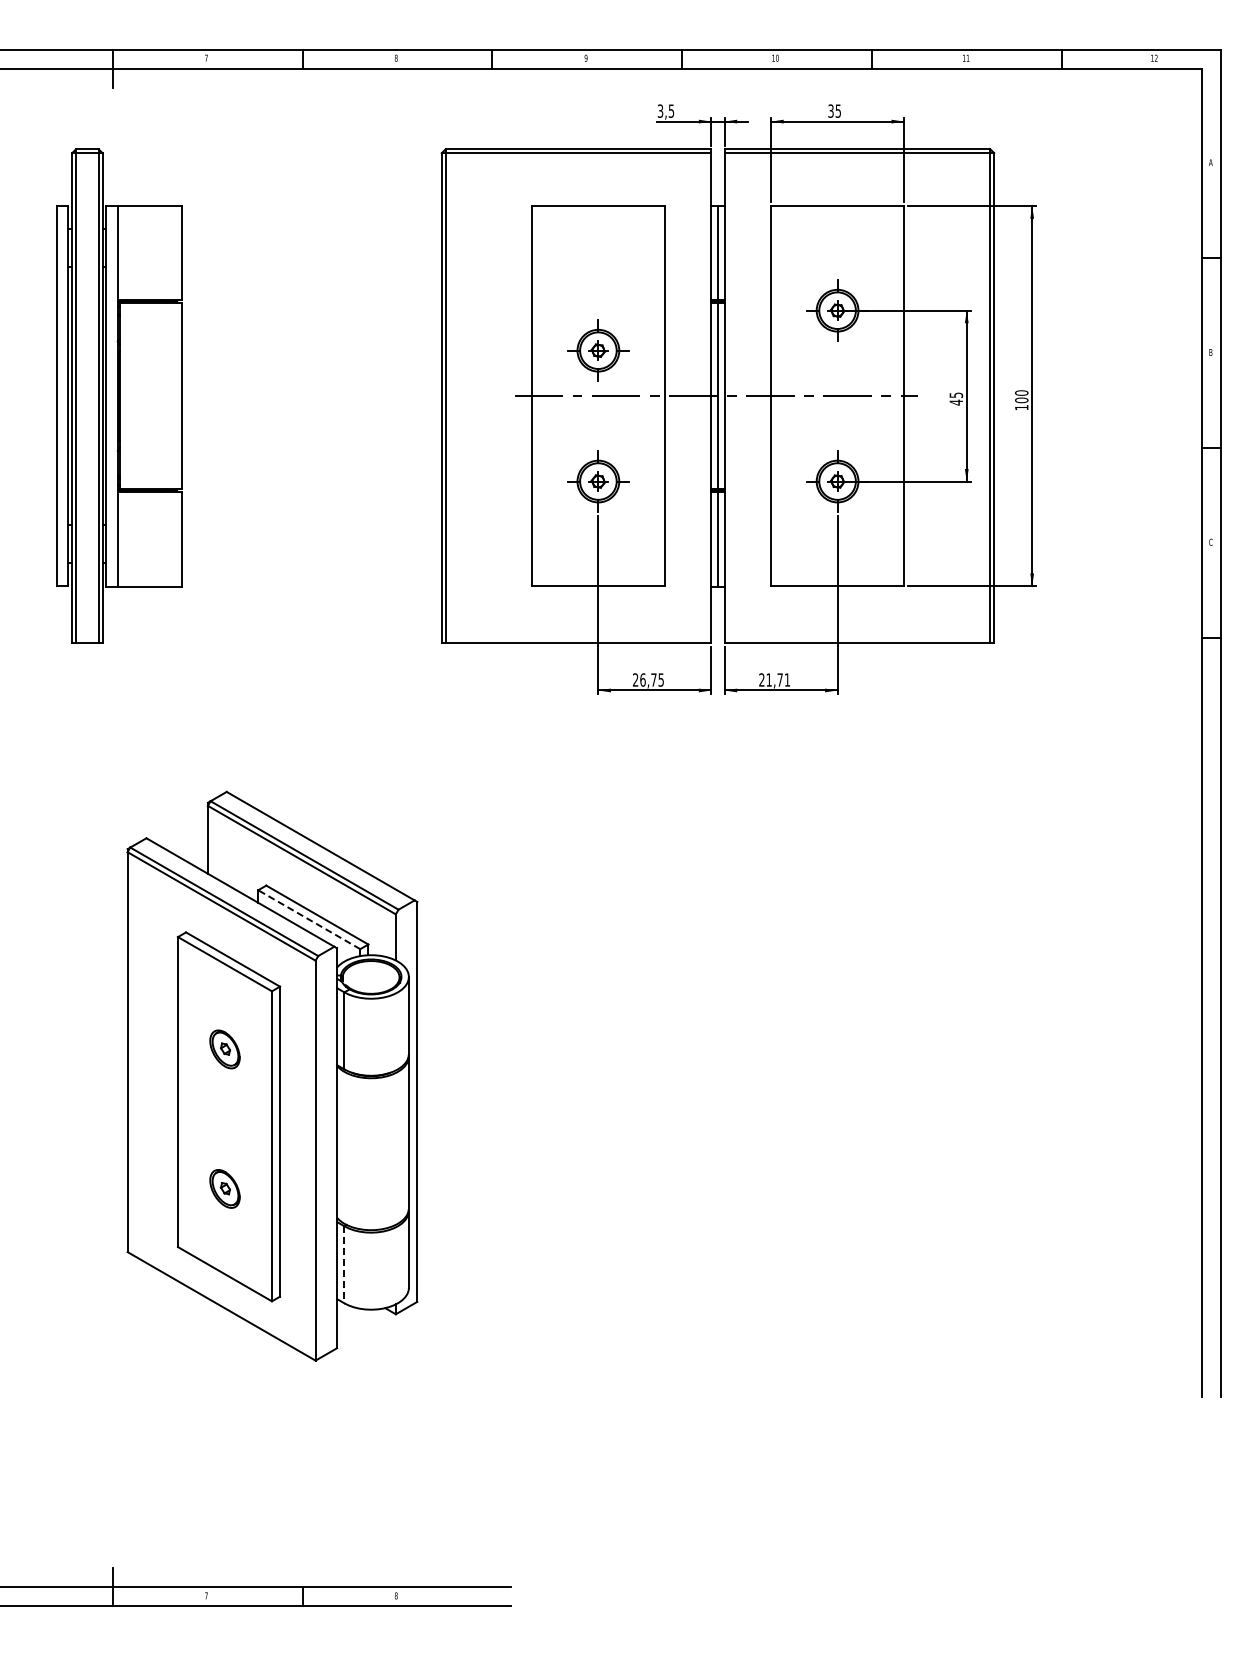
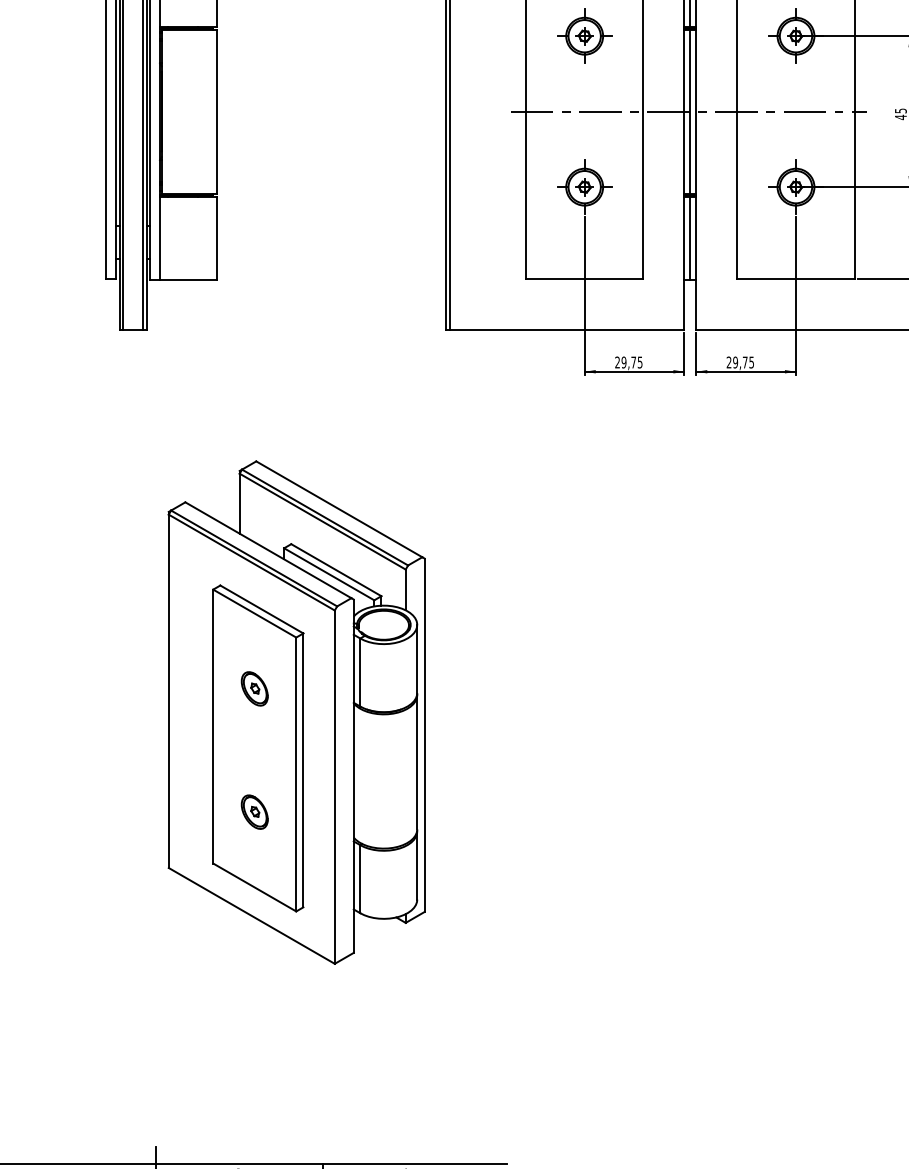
part: (598, 350) -> (584, 36), moved
text: (642, 679) -> (623, 362), 26,75 -> 29,75
text: (778, 679) -> (743, 362), 21,71 -> 29,75
line: (309, 919) -> (329, 574), dashed -> solid
line: (344, 1264) -> (360, 878), dashed -> solid

